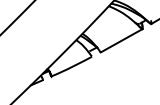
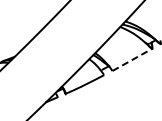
line: (121, 40) -> (132, 59), solid -> dashed

